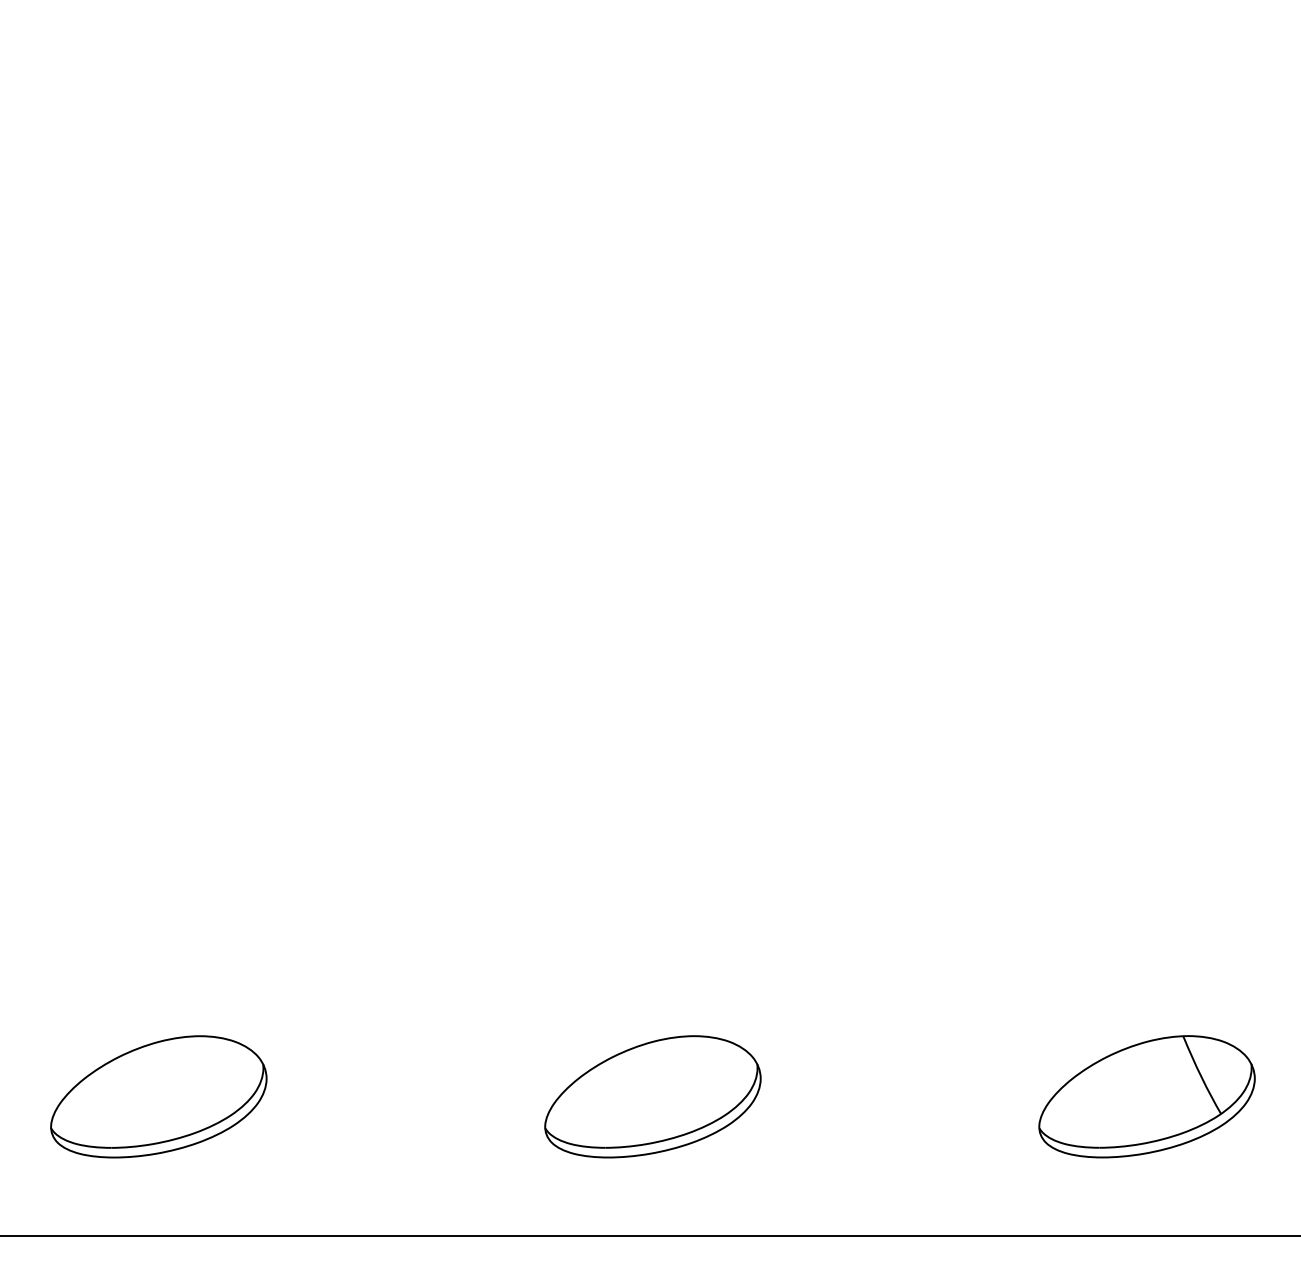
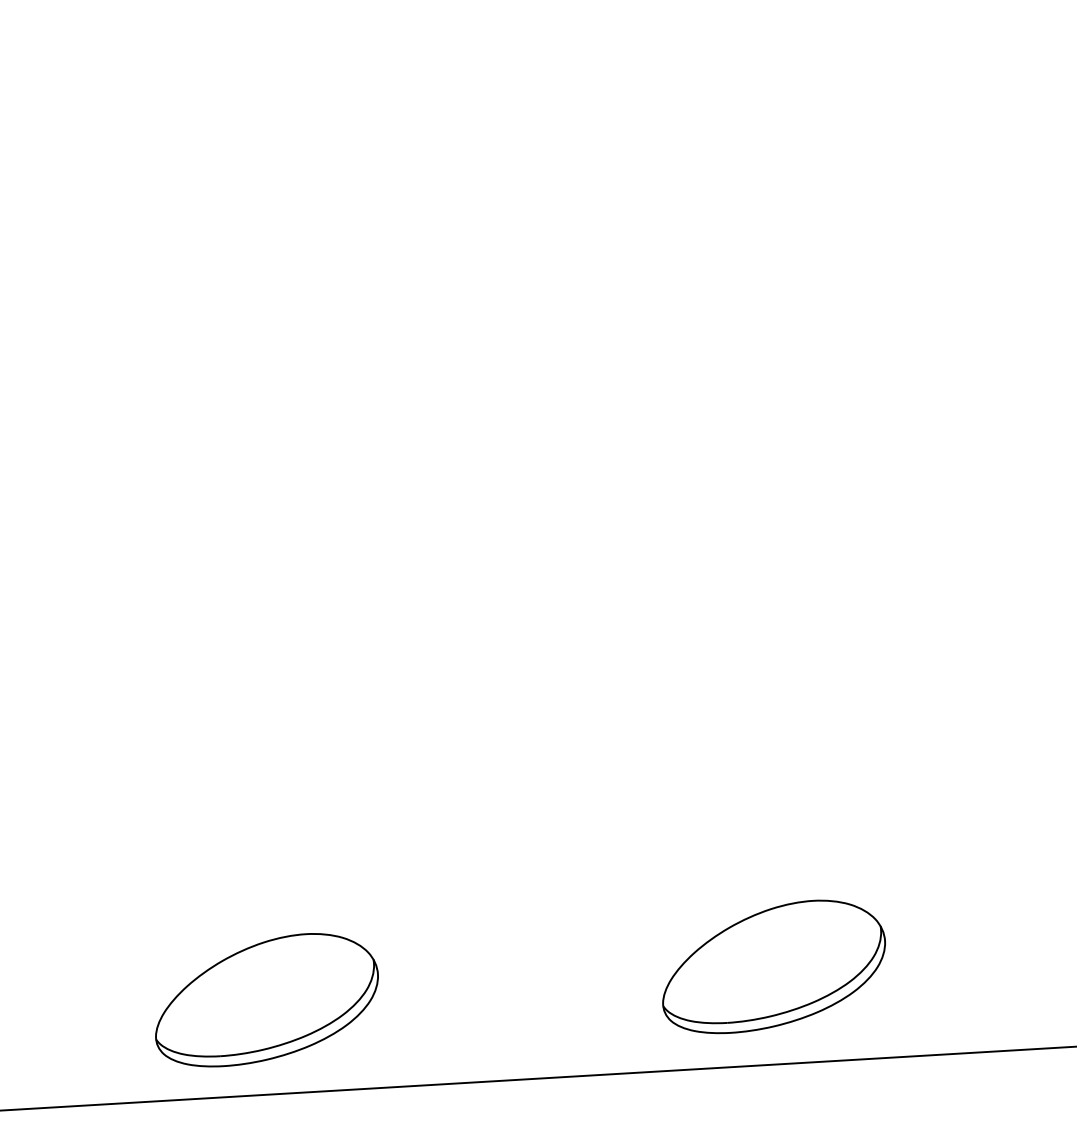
part: (158, 1096) -> (266, 999), moved
part: (652, 1096) -> (773, 966), moved

